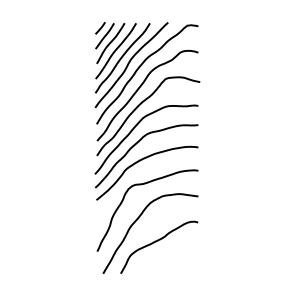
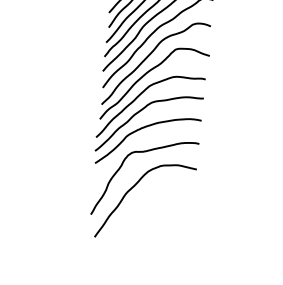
curve: (156, 242) -> (150, 211), removed

